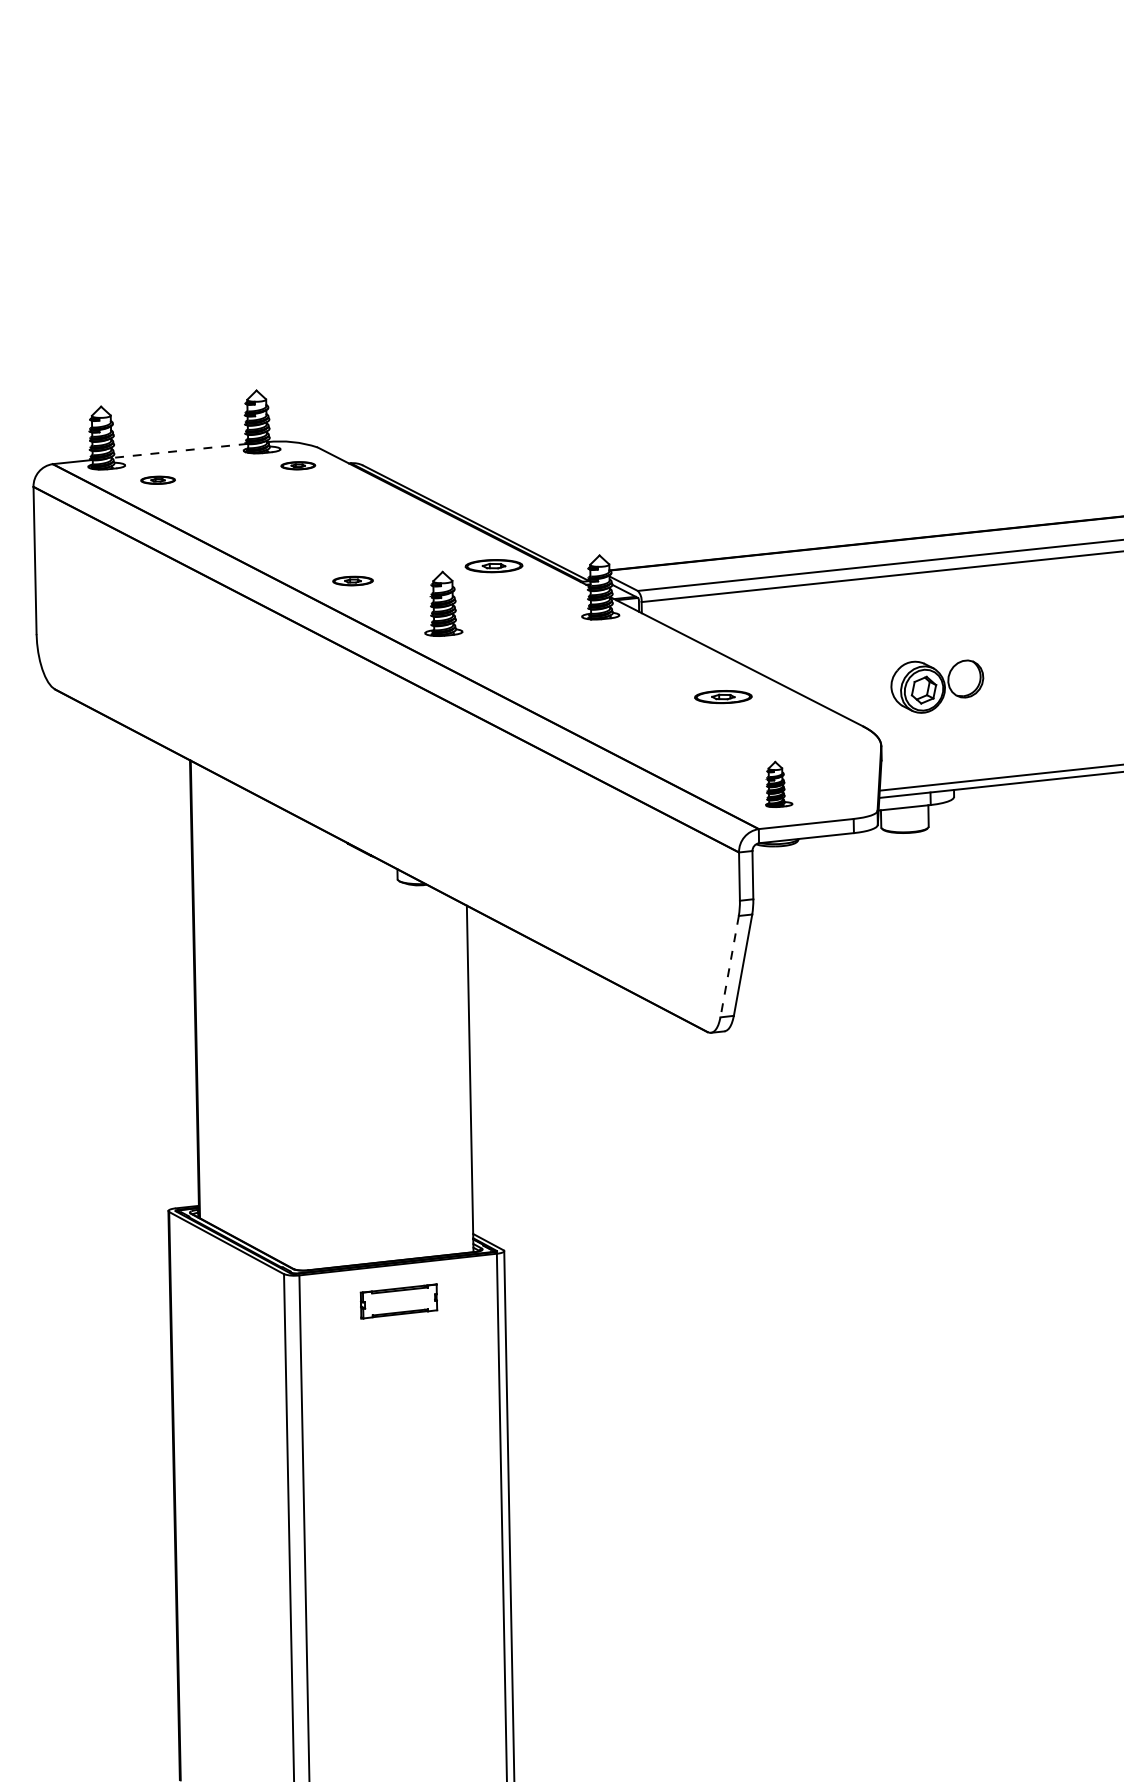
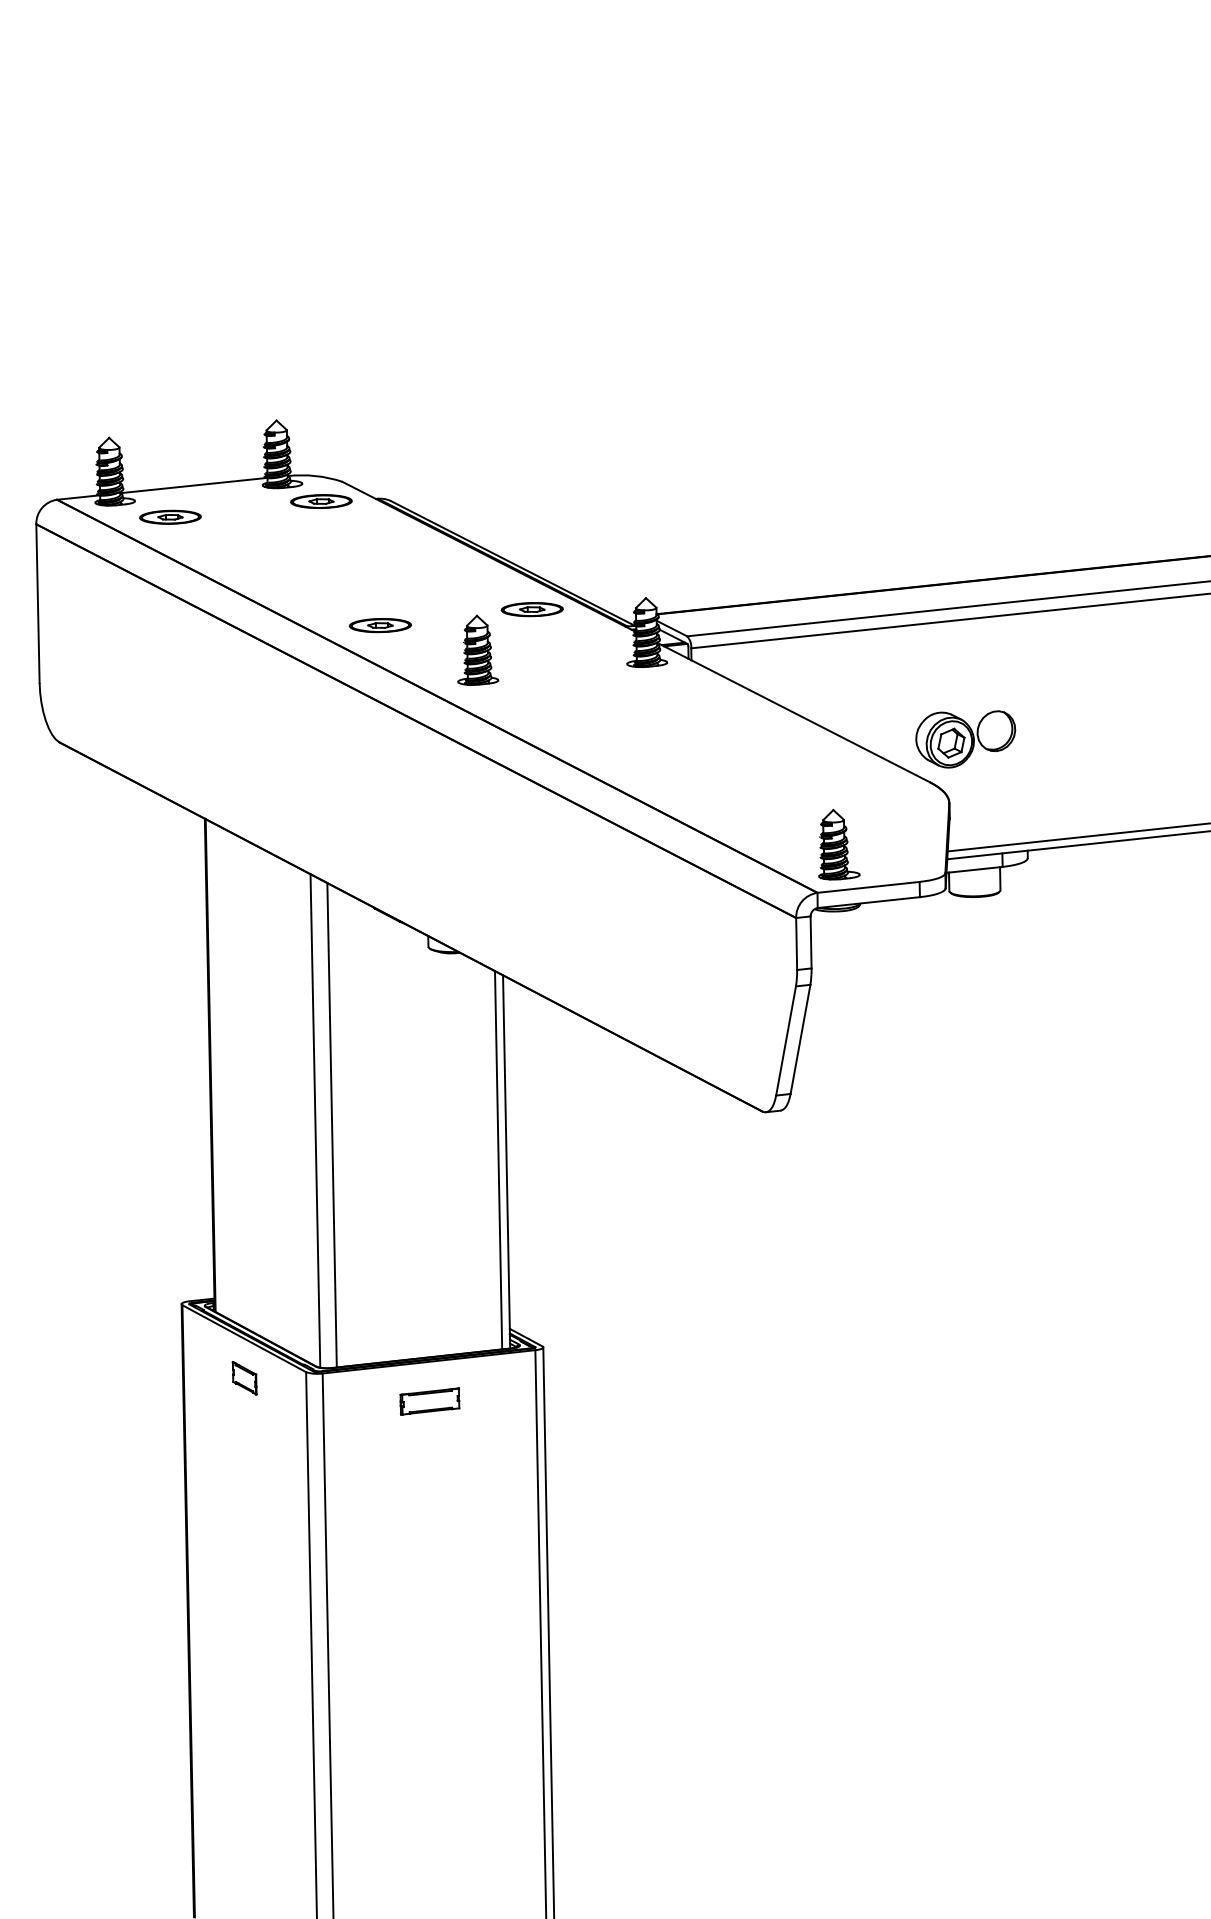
line: (179, 450) -> (193, 485), dashed -> solid
part: (298, 465) -> (321, 501), size x1.67
part: (158, 479) -> (170, 516), size x1.67
part: (353, 580) -> (380, 625), size x1.43
part: (937, 686) -> (965, 739), moved
part: (722, 696) -> (778, 750), removed
part: (779, 784) -> (839, 844), size x1.43
line: (730, 967) -> (786, 1041), dashed -> solid
line: (292, 1040) -> (315, 1120), added
line: (307, 1044) -> (331, 1124), added
line: (462, 1077) -> (498, 1160), added
part: (226, 1280) -> (244, 1378), added
part: (398, 1301) -> (429, 1401), size x0.71

